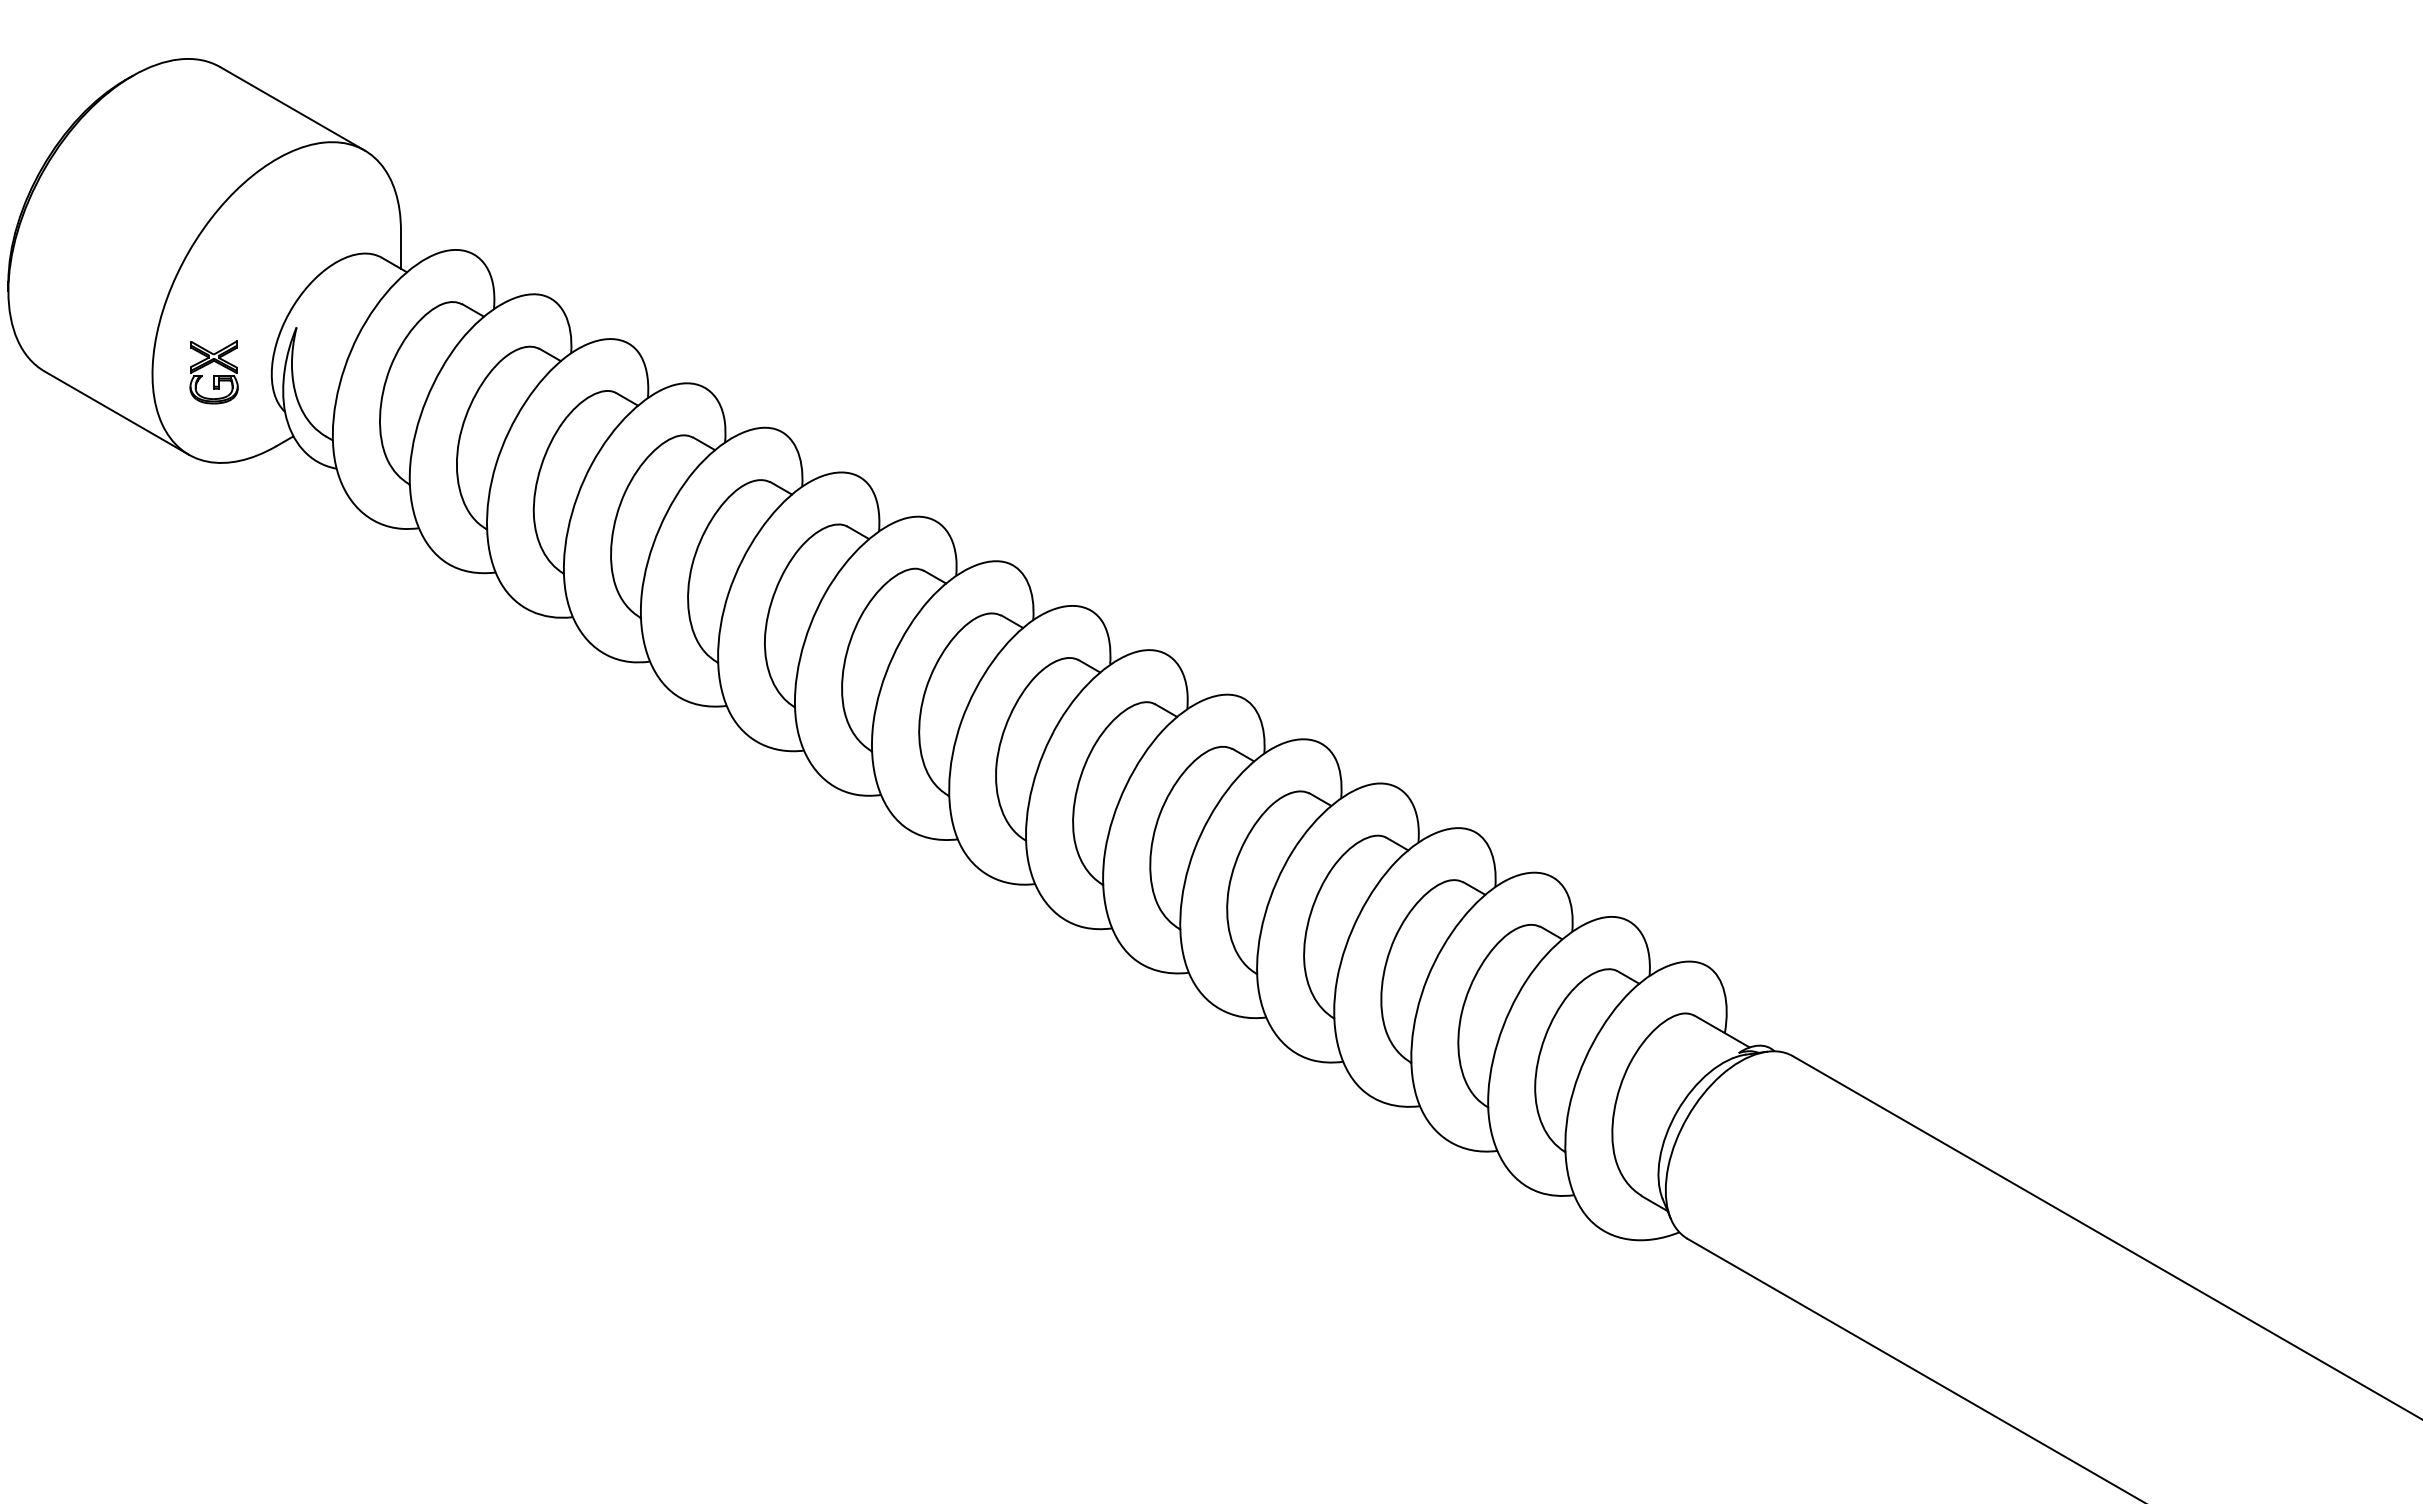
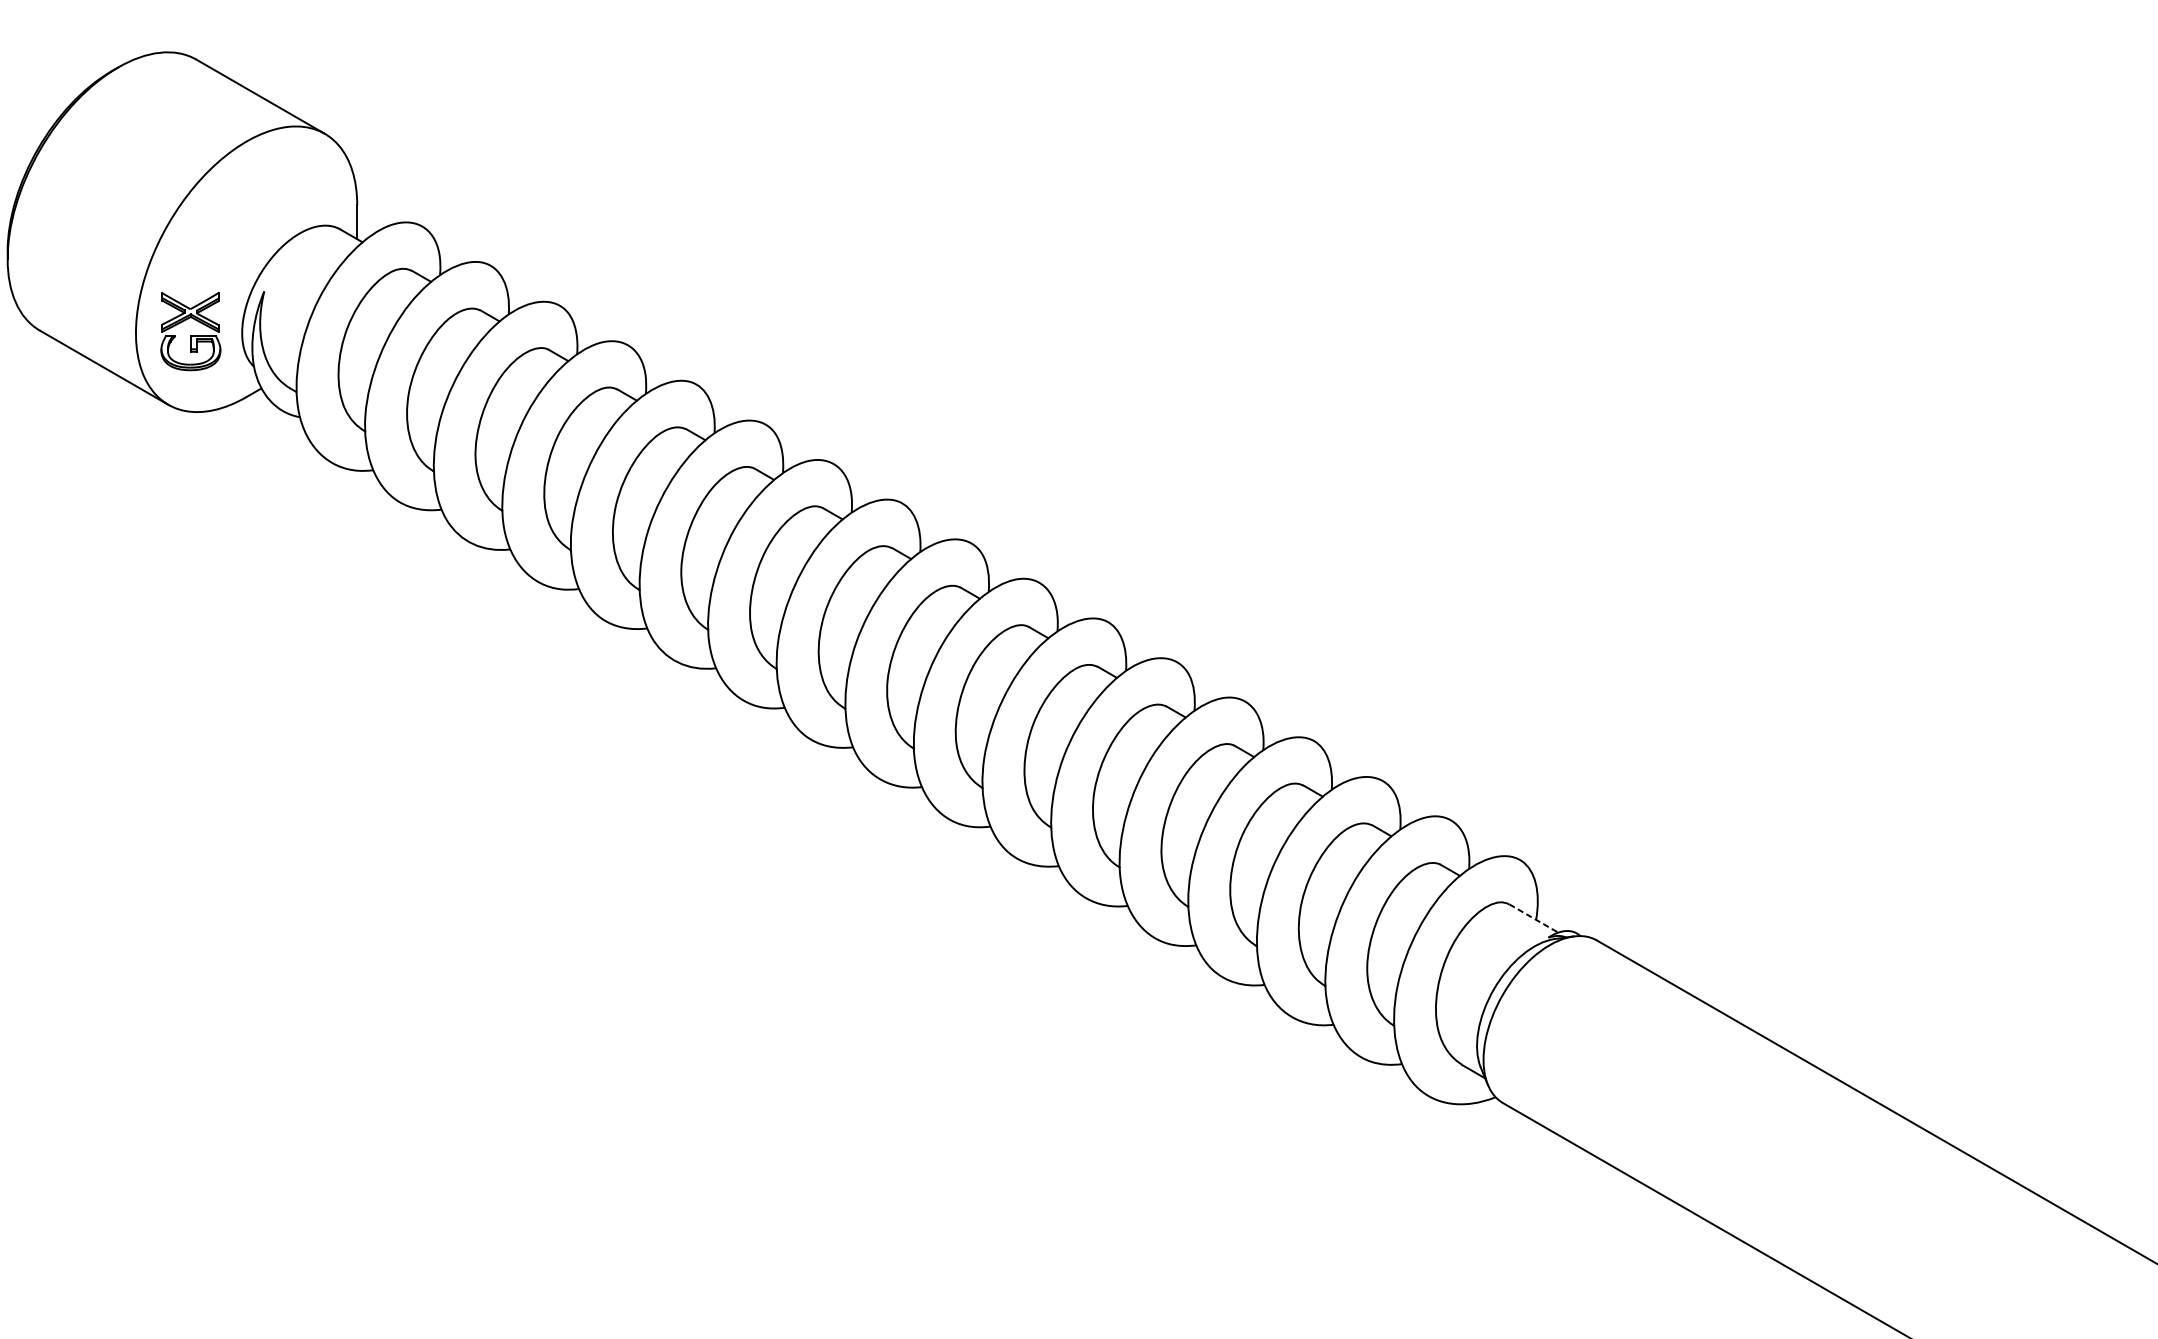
part: (213, 372) -> (190, 331), size x1.4
line: (1722, 1031) -> (1534, 918), solid -> dashed

